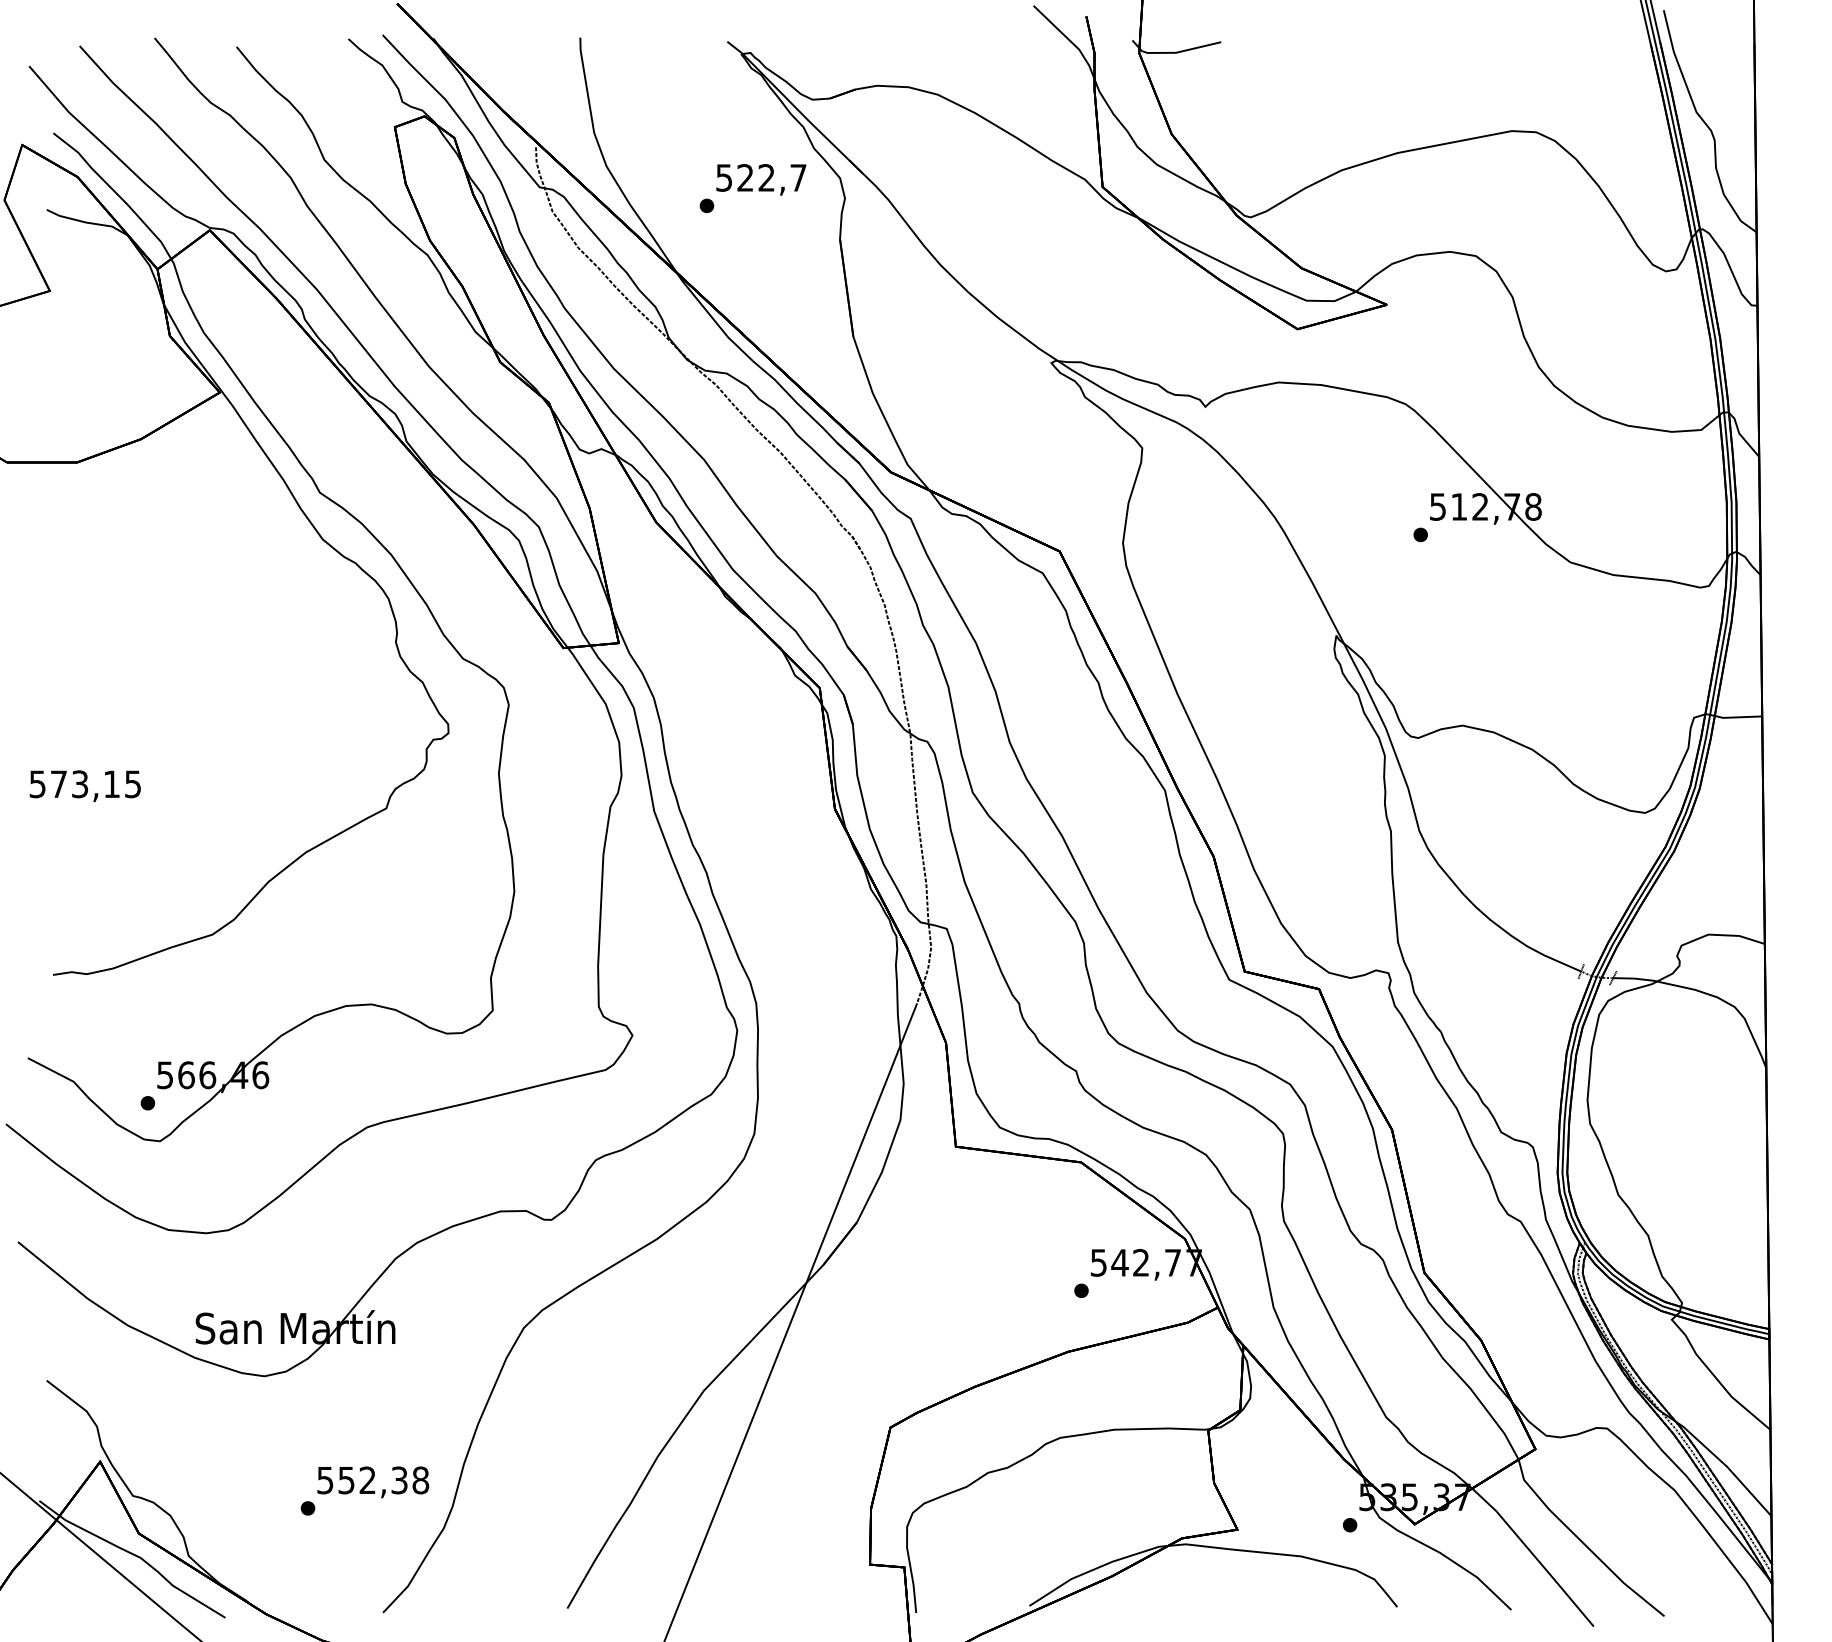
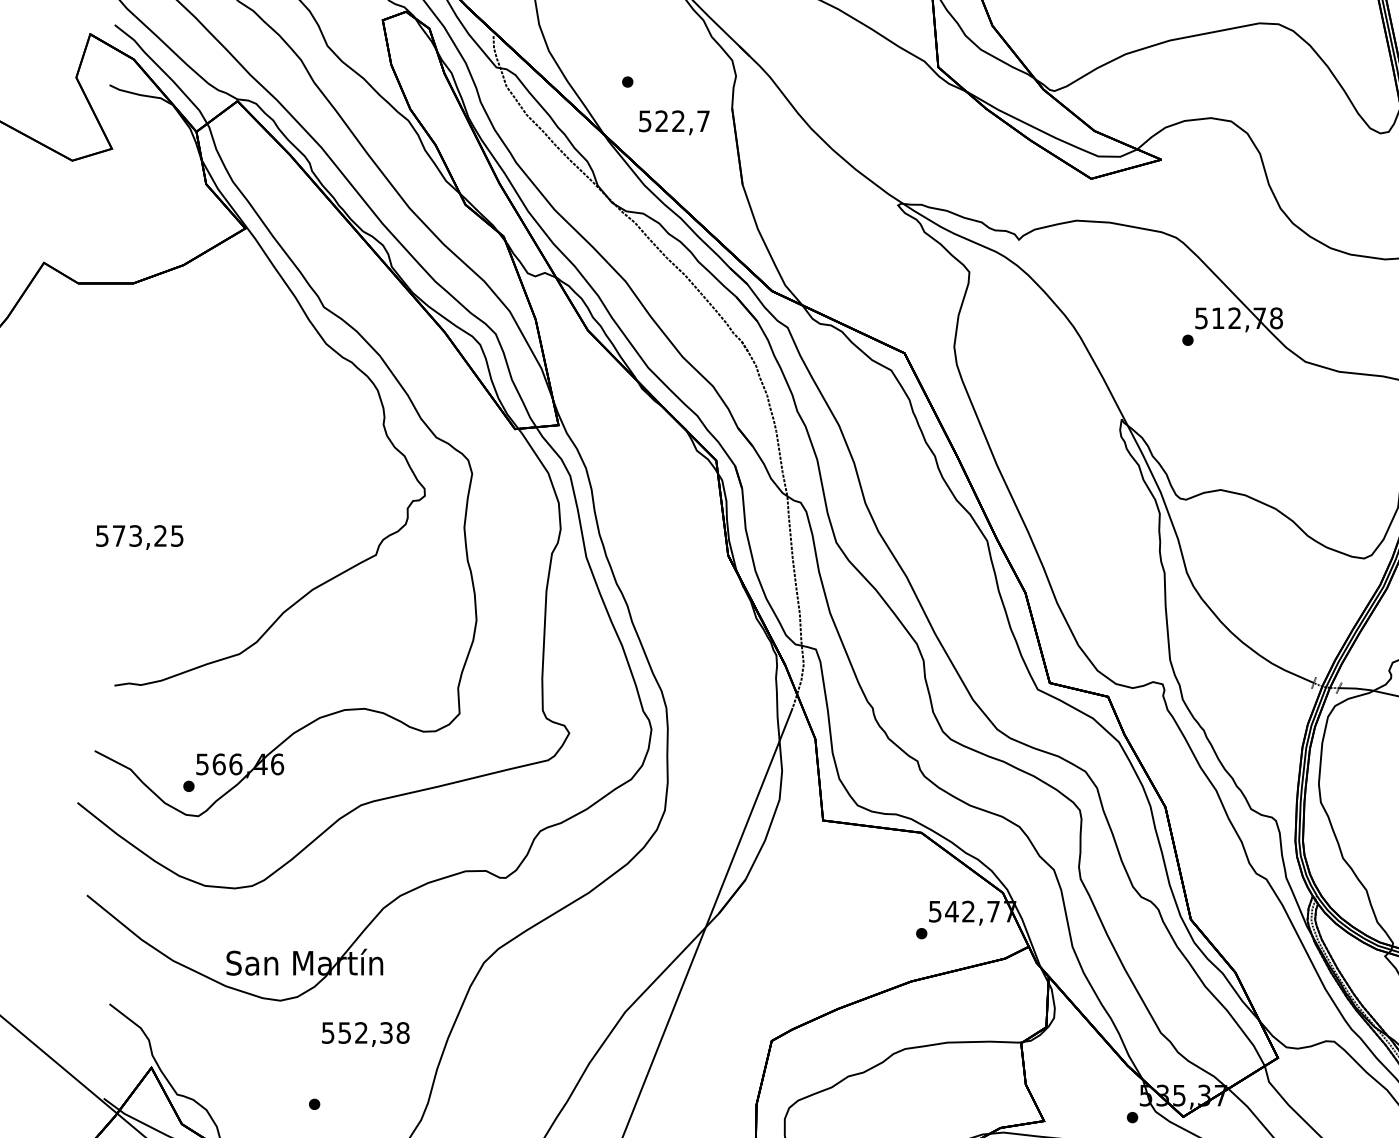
text: (761, 179) -> (674, 122), moved
text: (111, 783) -> (160, 535), 573,15 -> 573,25
text: (373, 1482) -> (365, 1034), moved

